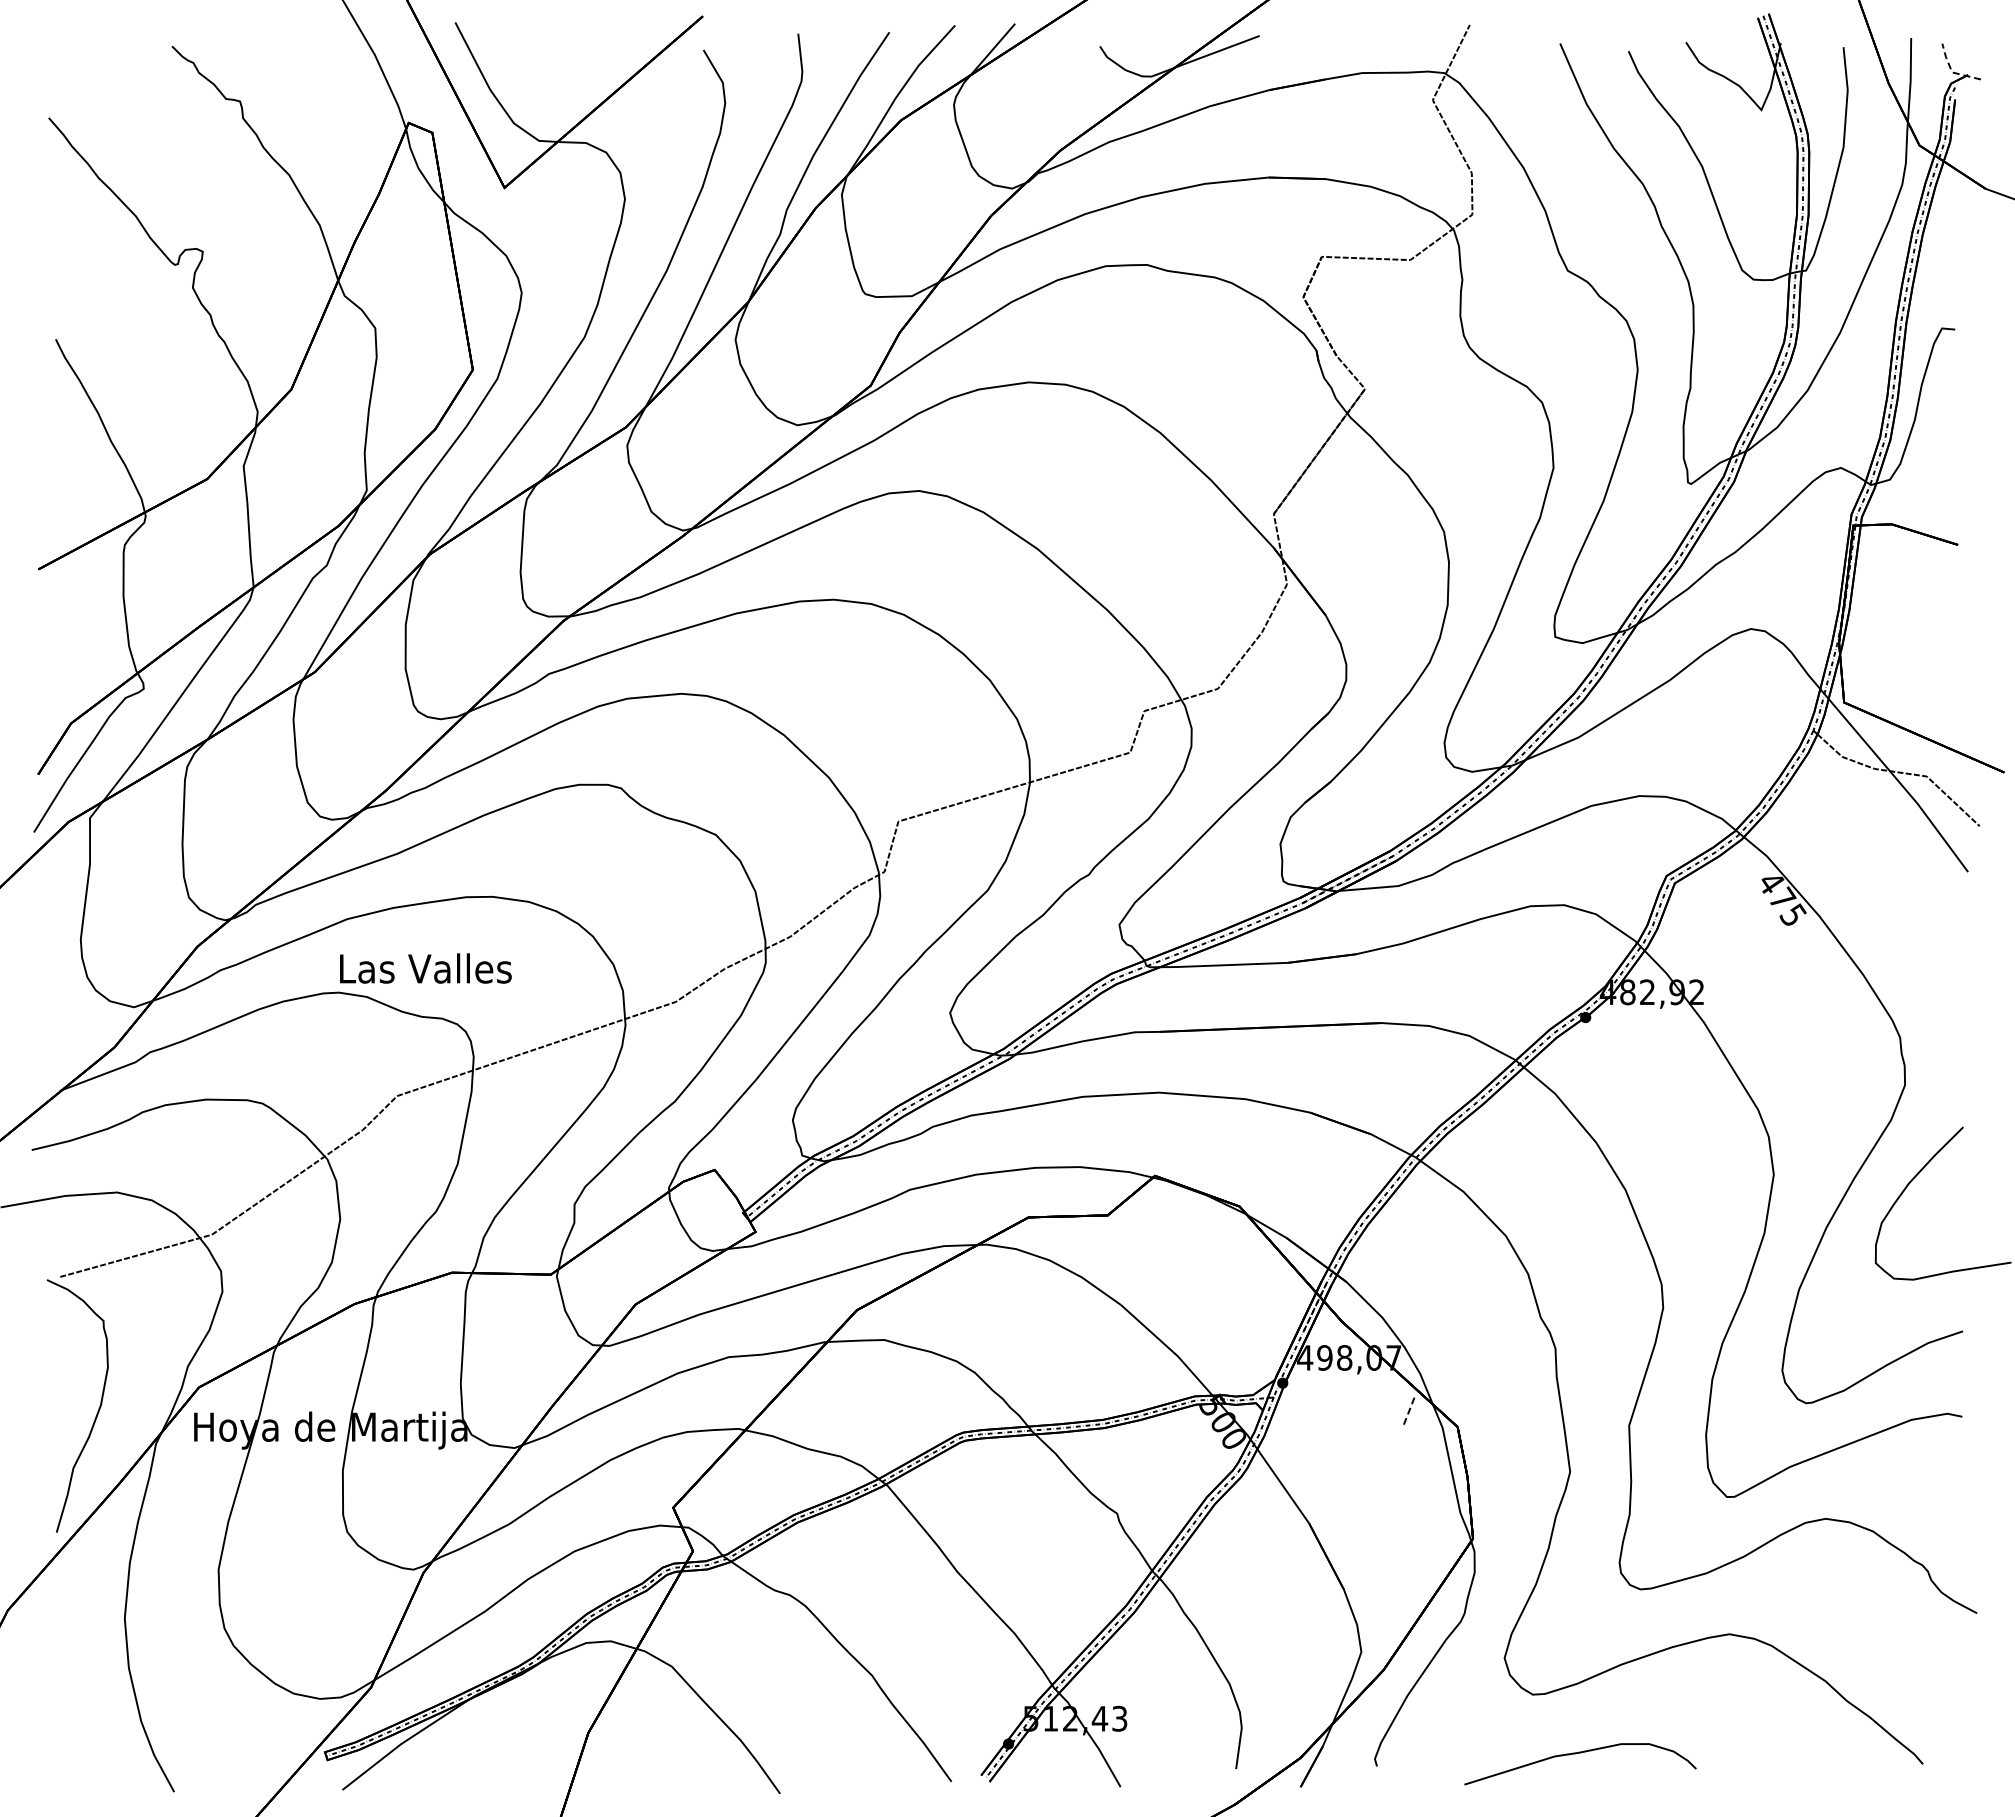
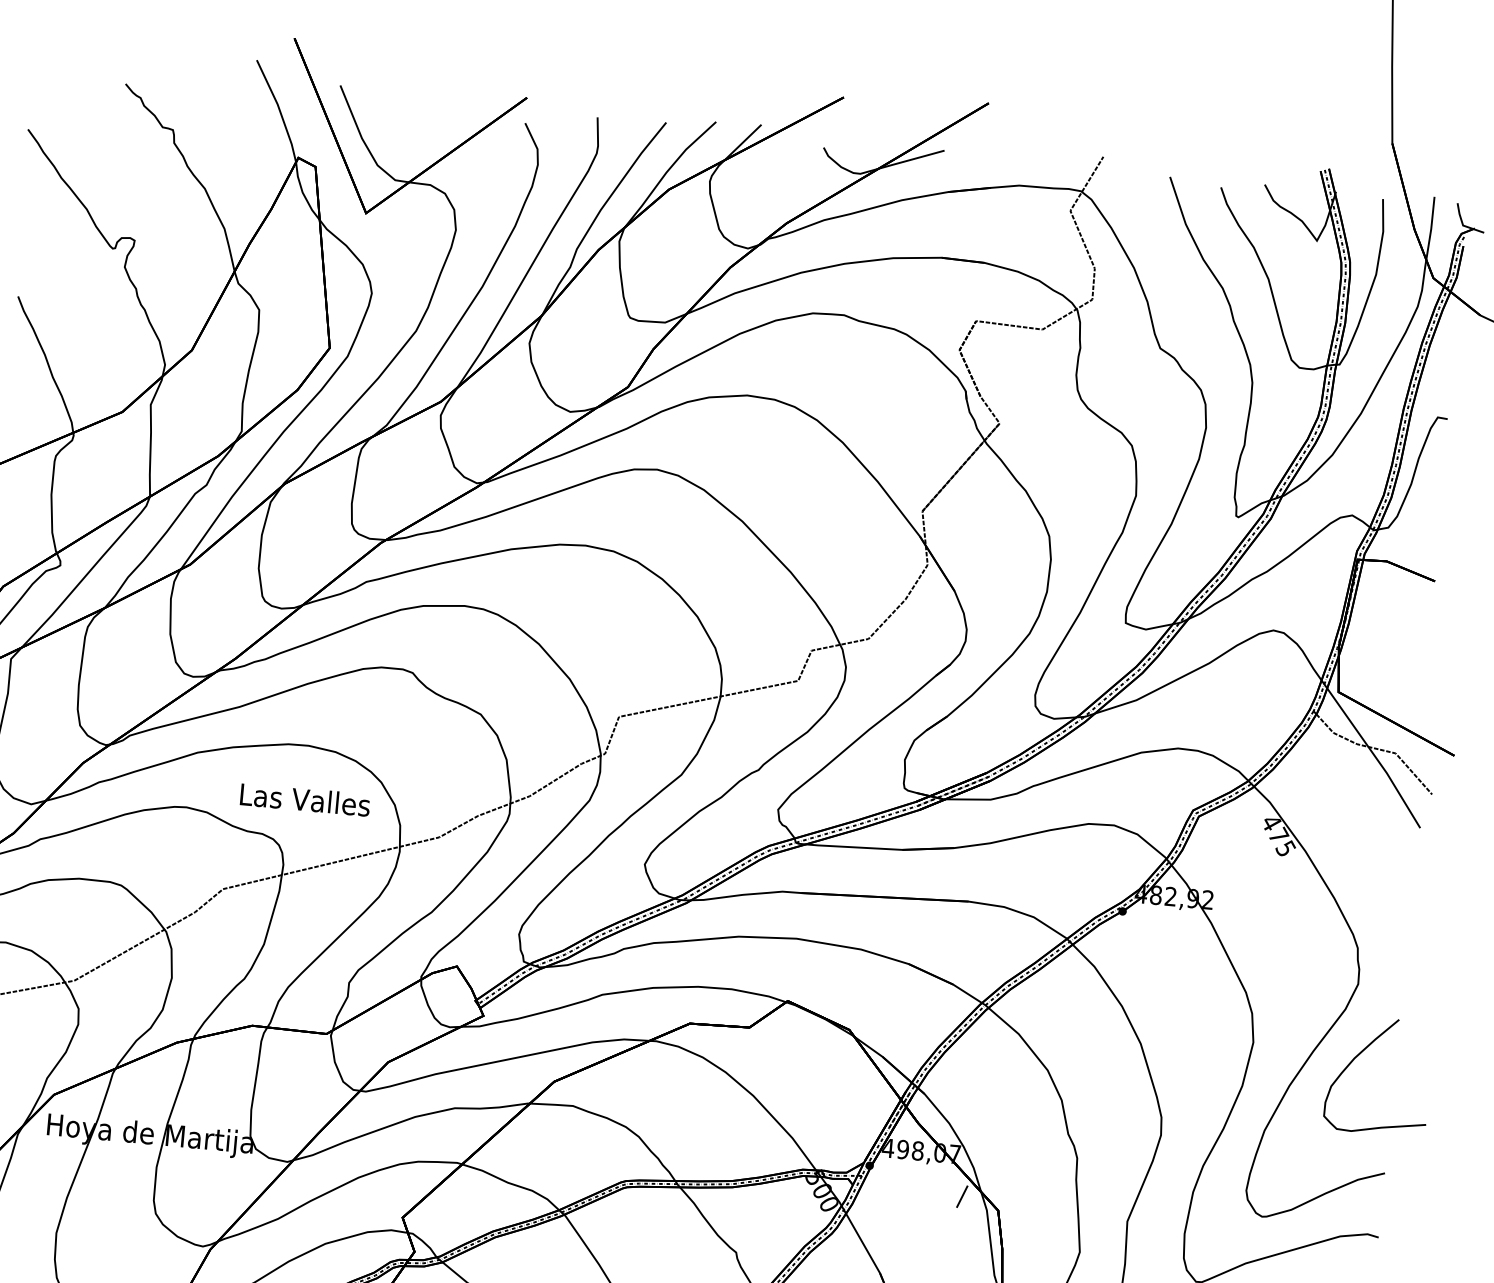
line: (1951, 71) -> (1462, 224), dashed -> solid
text: (425, 968) -> (305, 799), moved
line: (1408, 1413) -> (962, 1197), dashed -> solid

